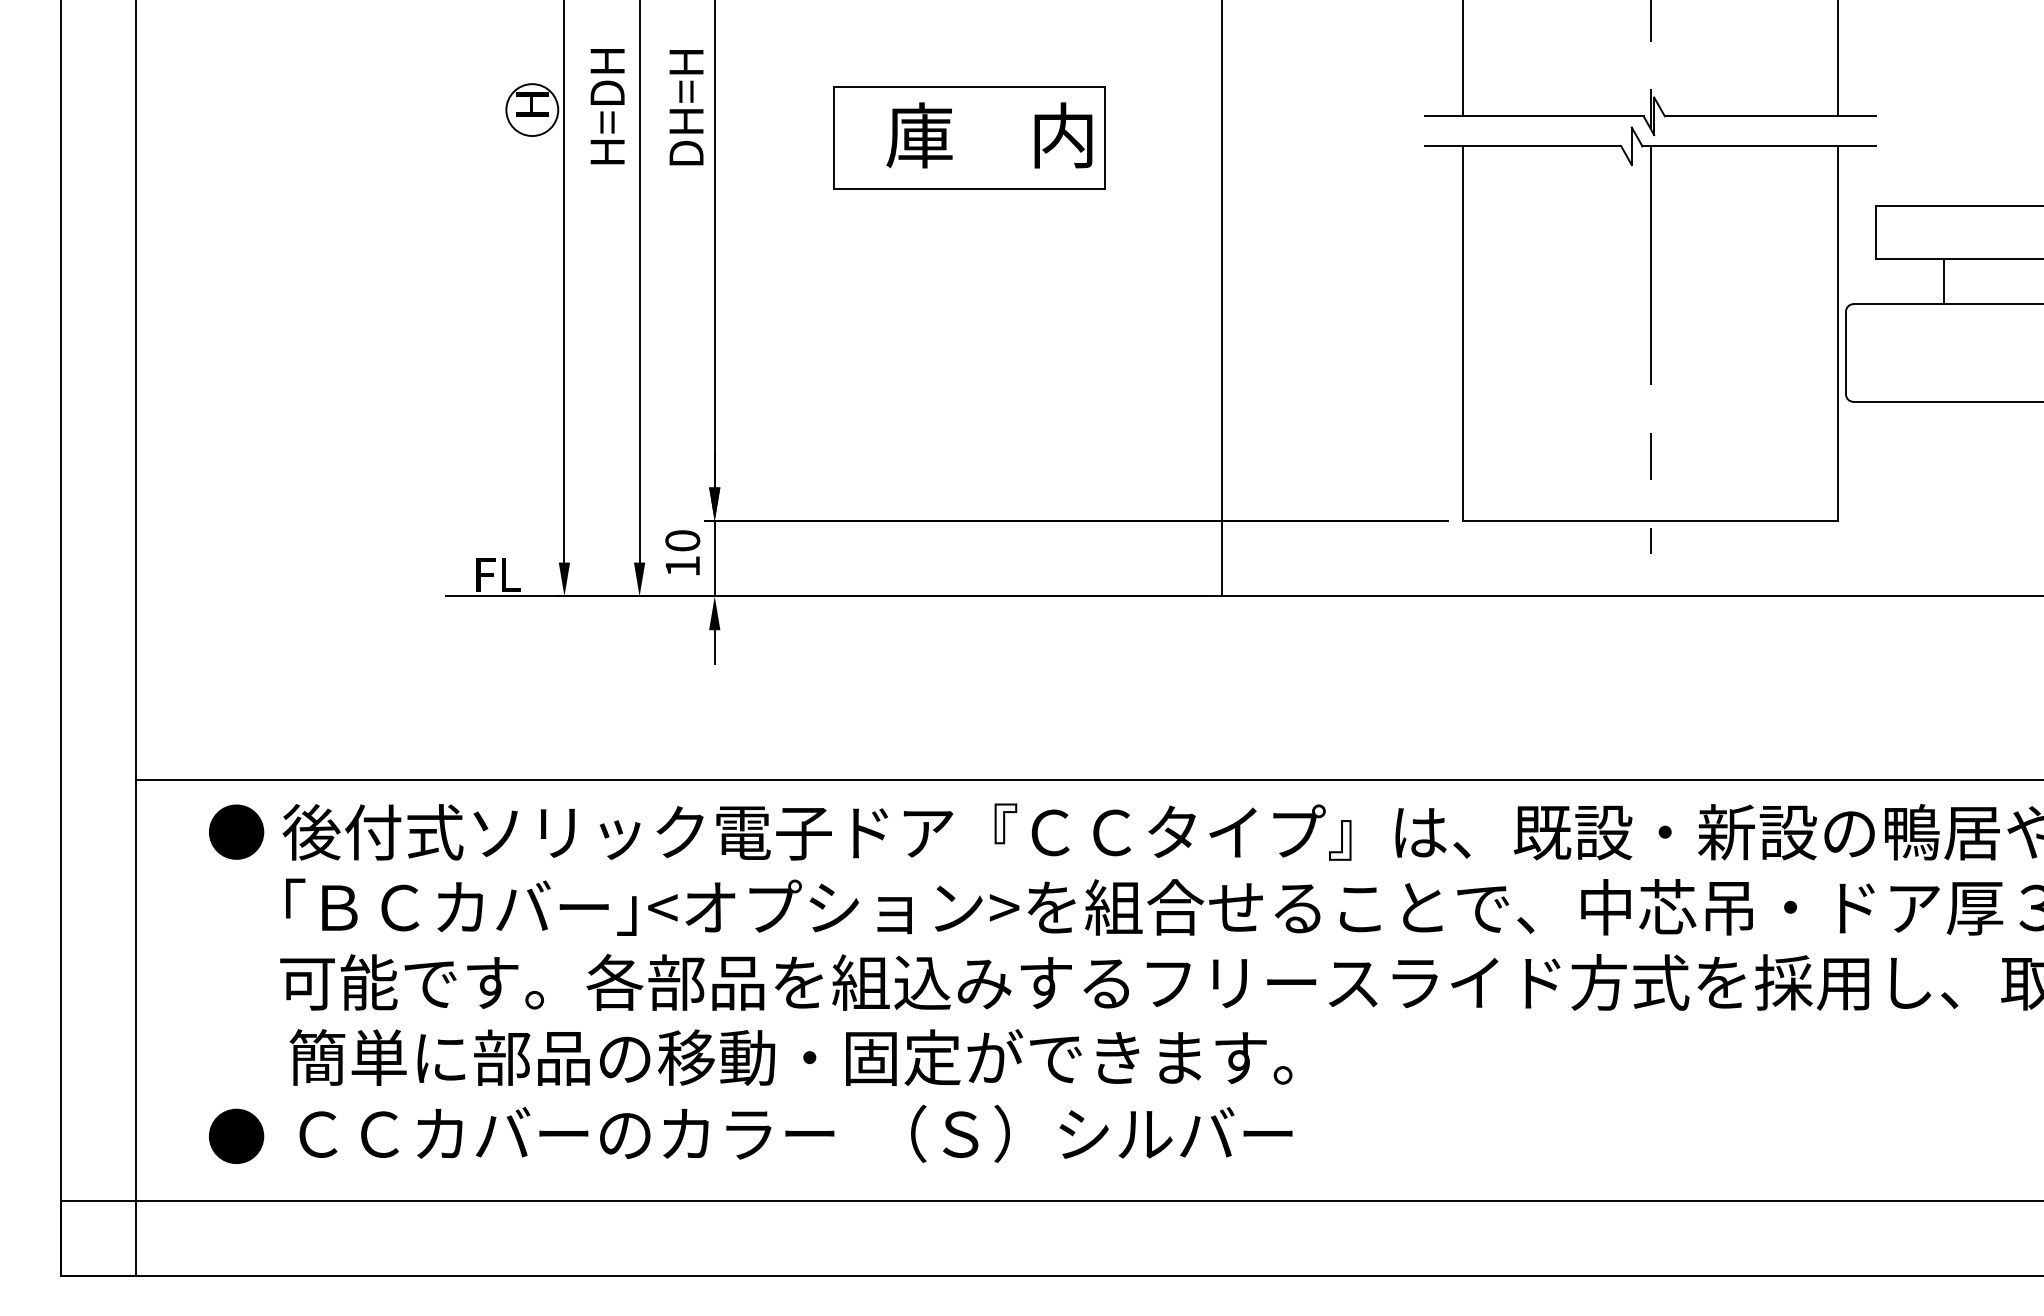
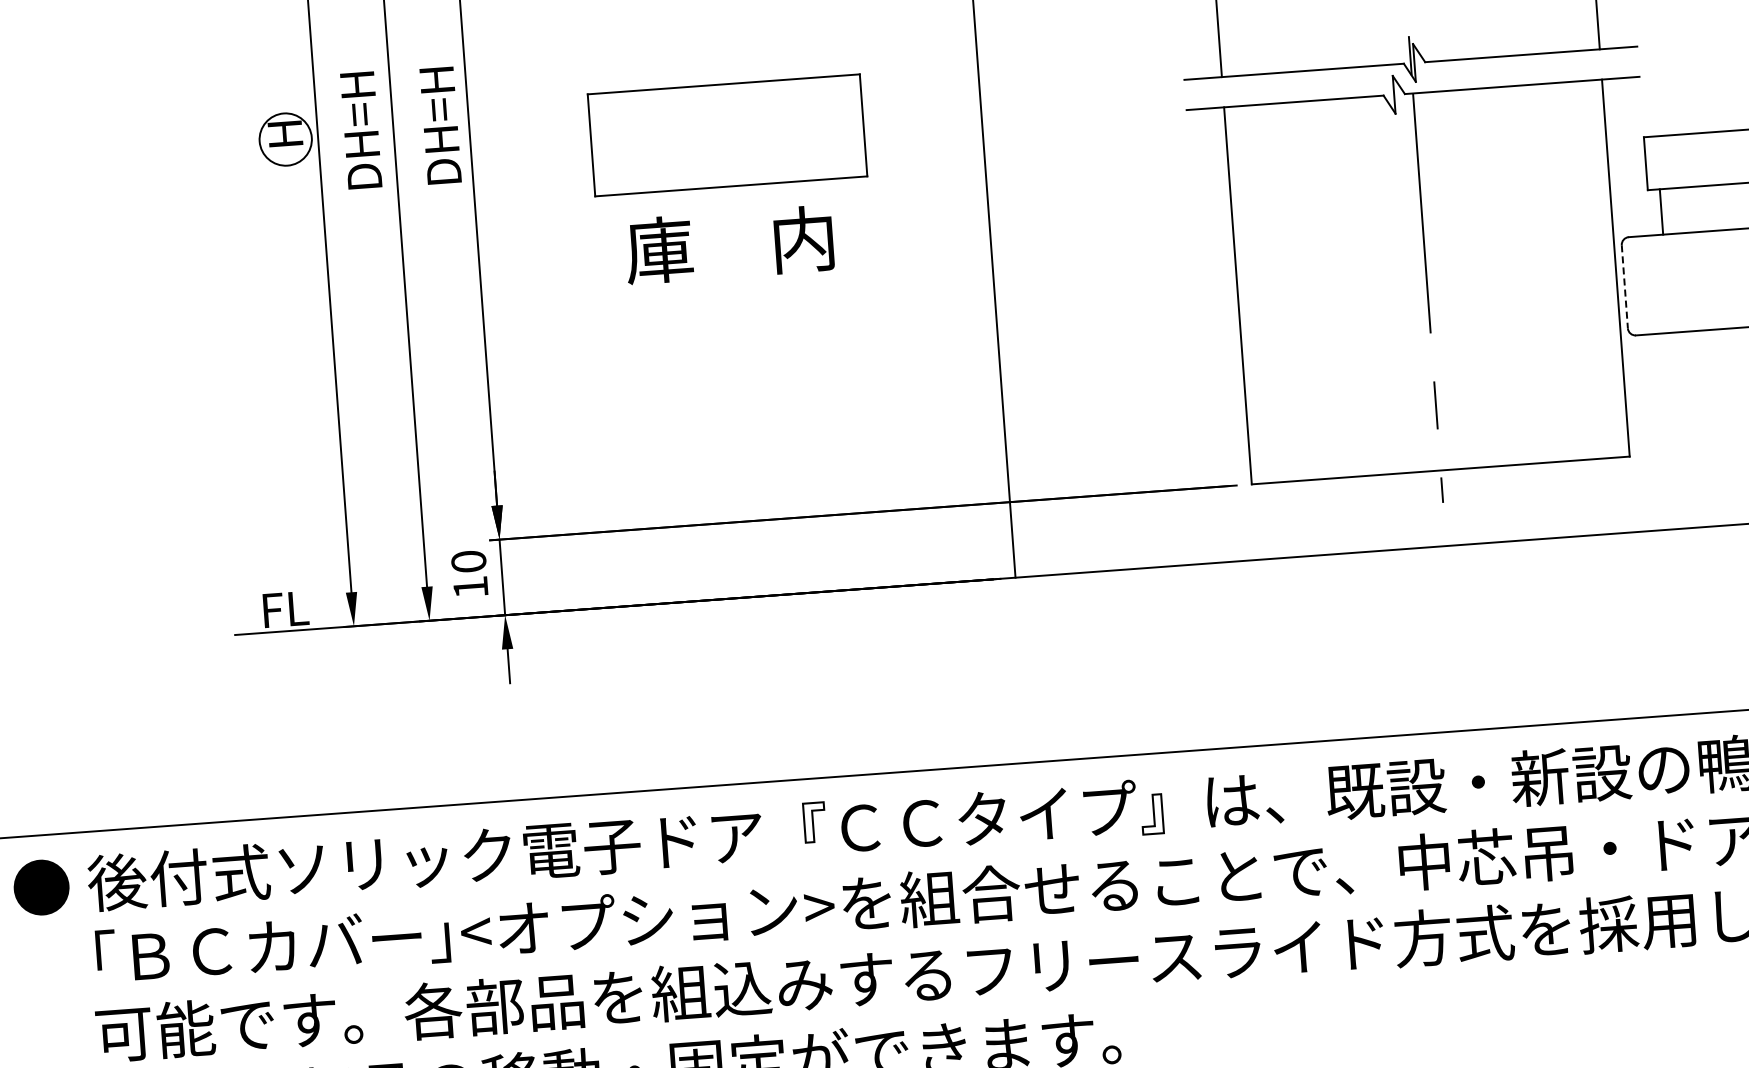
text: (607, 119) -> (362, 143), H=DH -> DH=H
text: (989, 135) -> (729, 244), moved
line: (1943, 281) -> (1661, 211), moved
line: (1845, 353) -> (1624, 287), solid -> dashed

